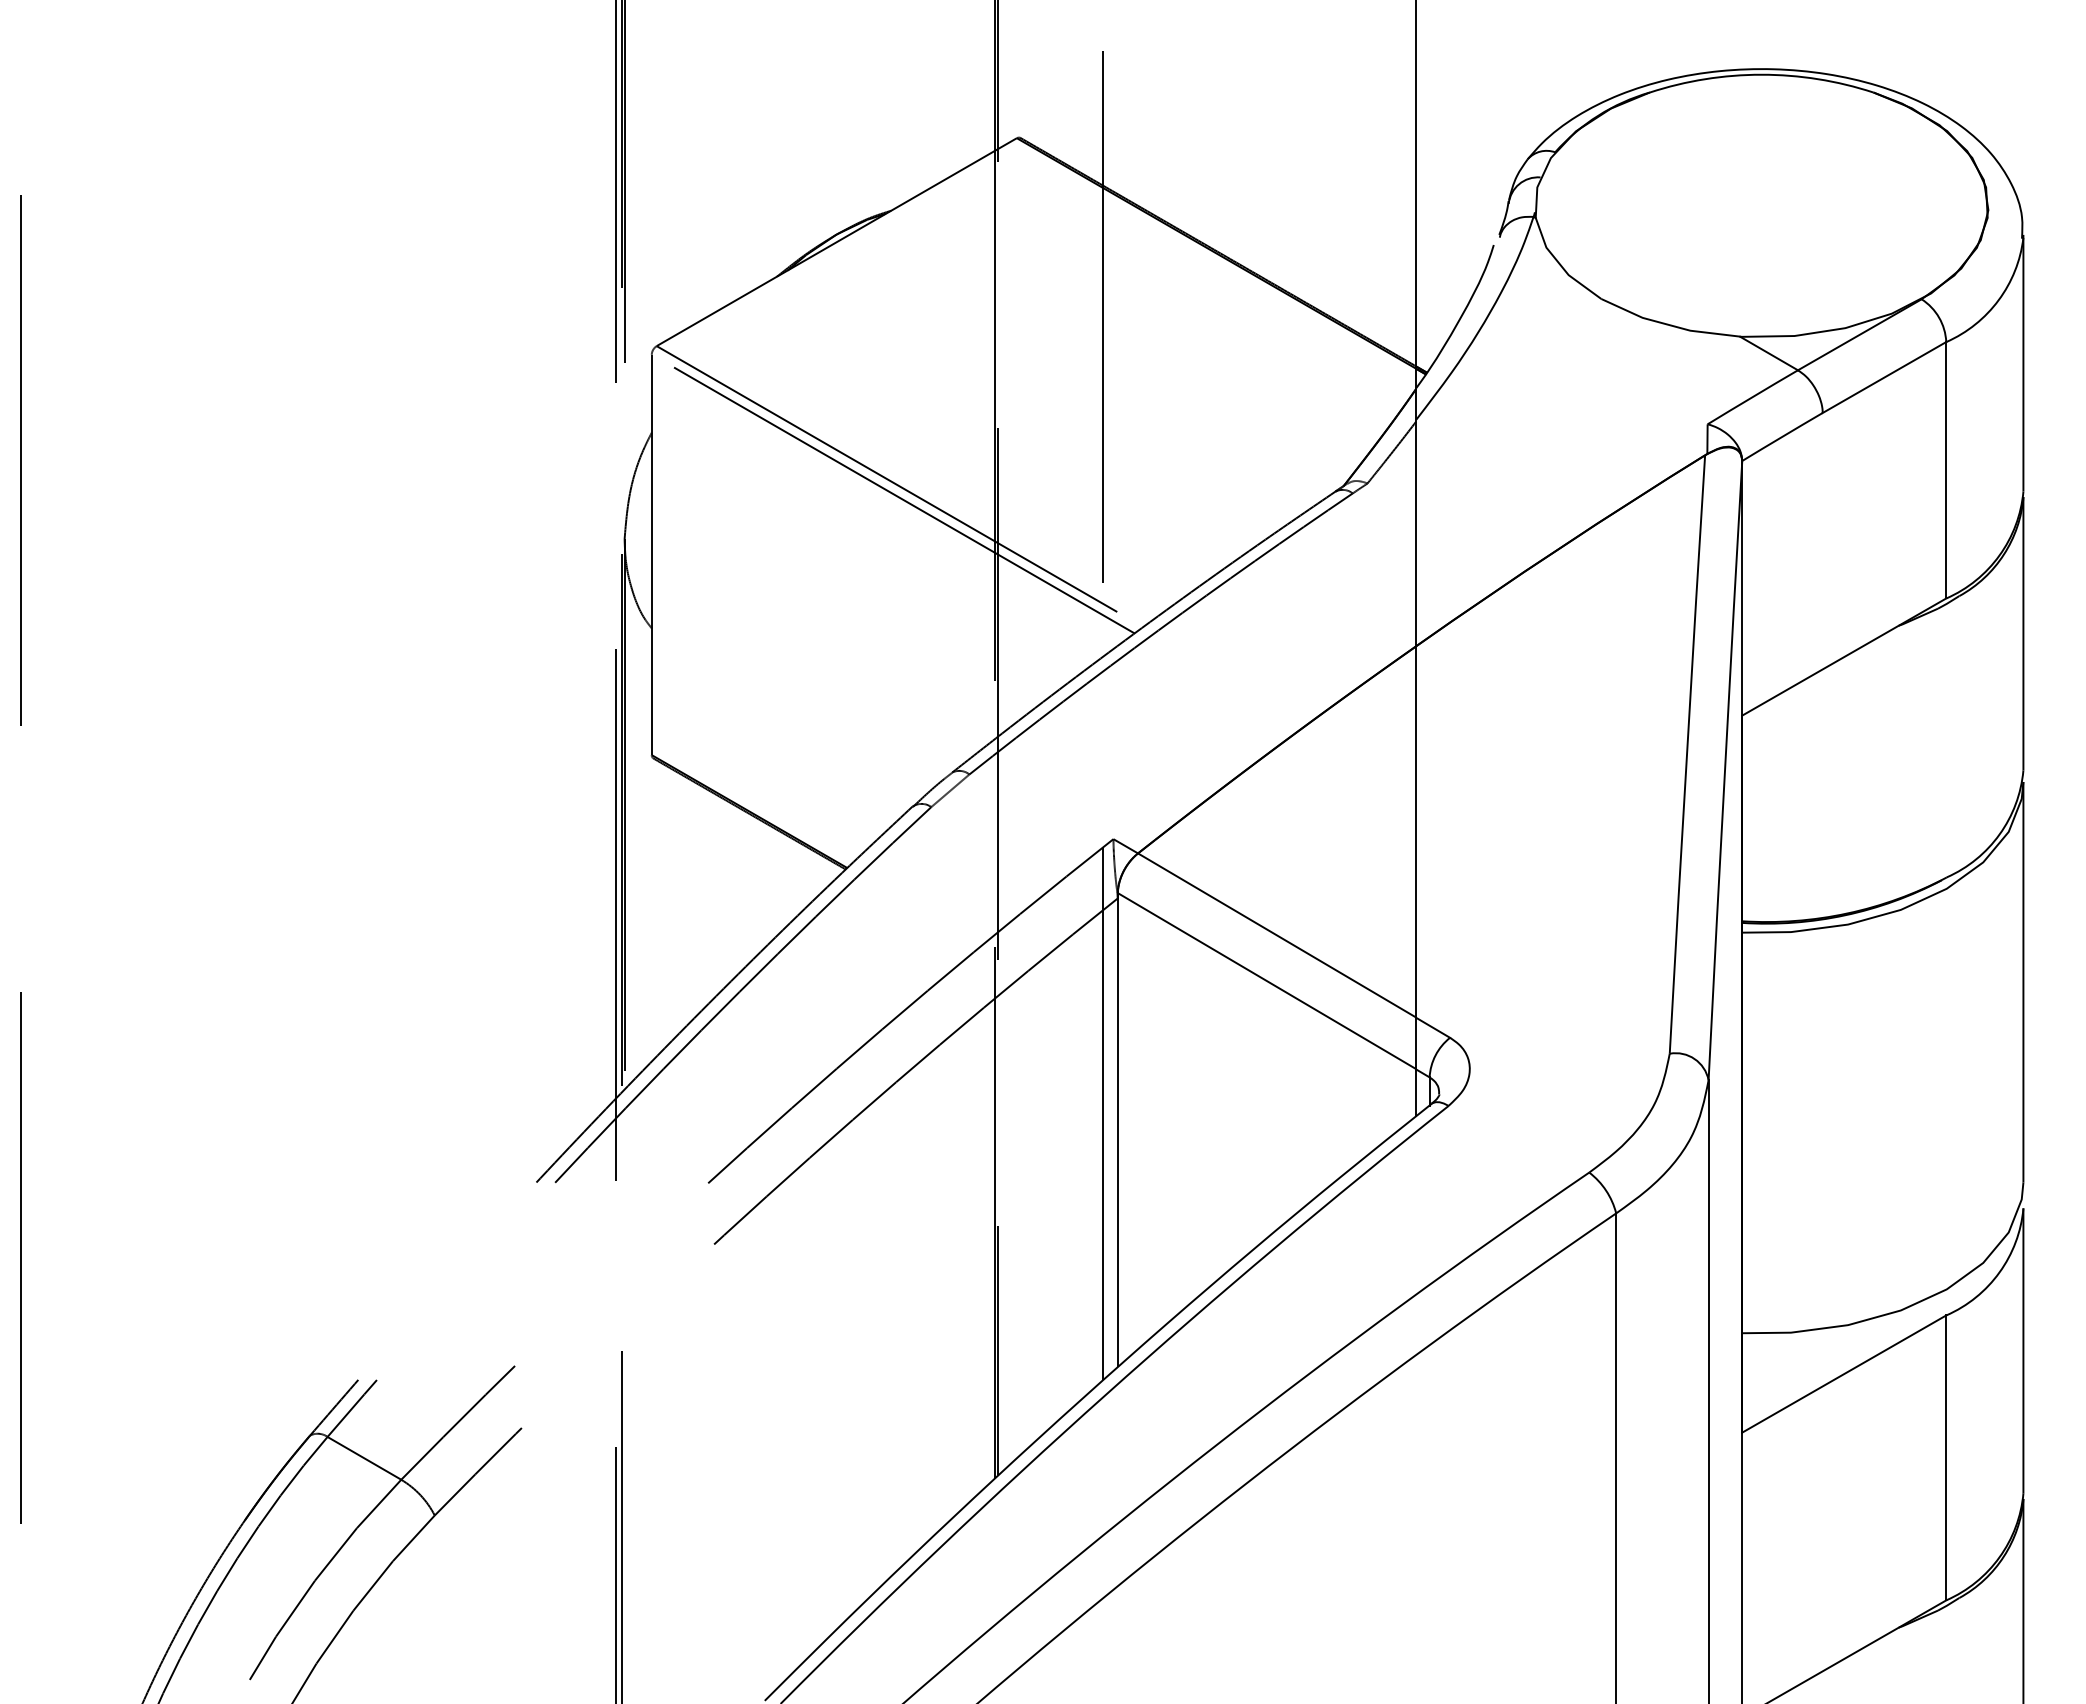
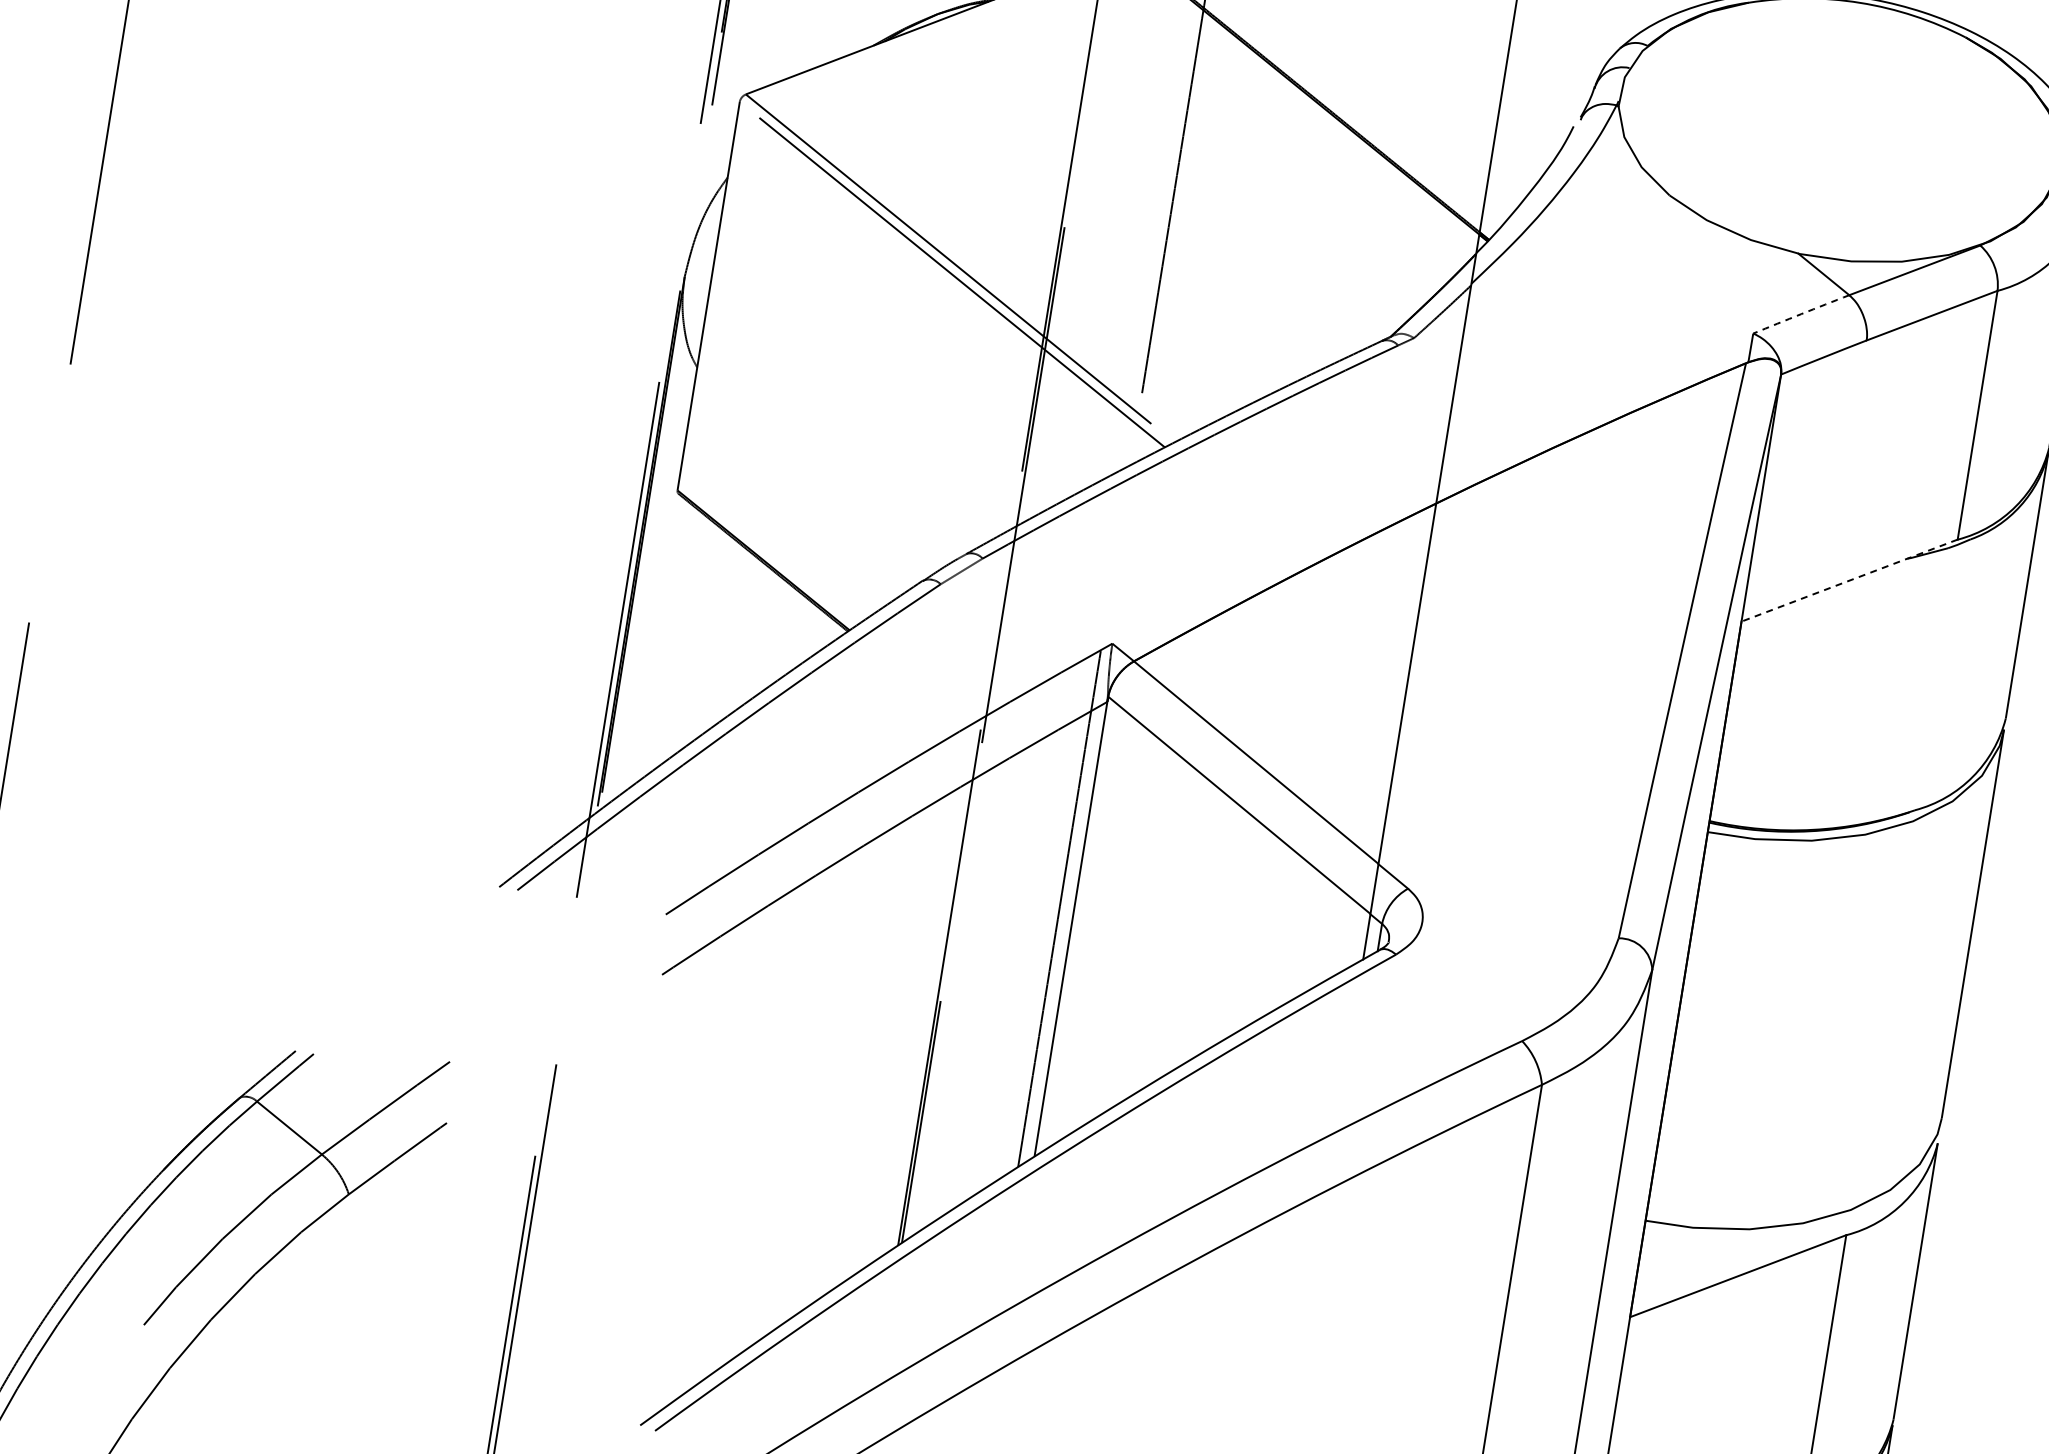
arc: (1752, 397) -> (1800, 314), solid -> dashed
line: (1844, 657) -> (1849, 581), solid -> dashed

